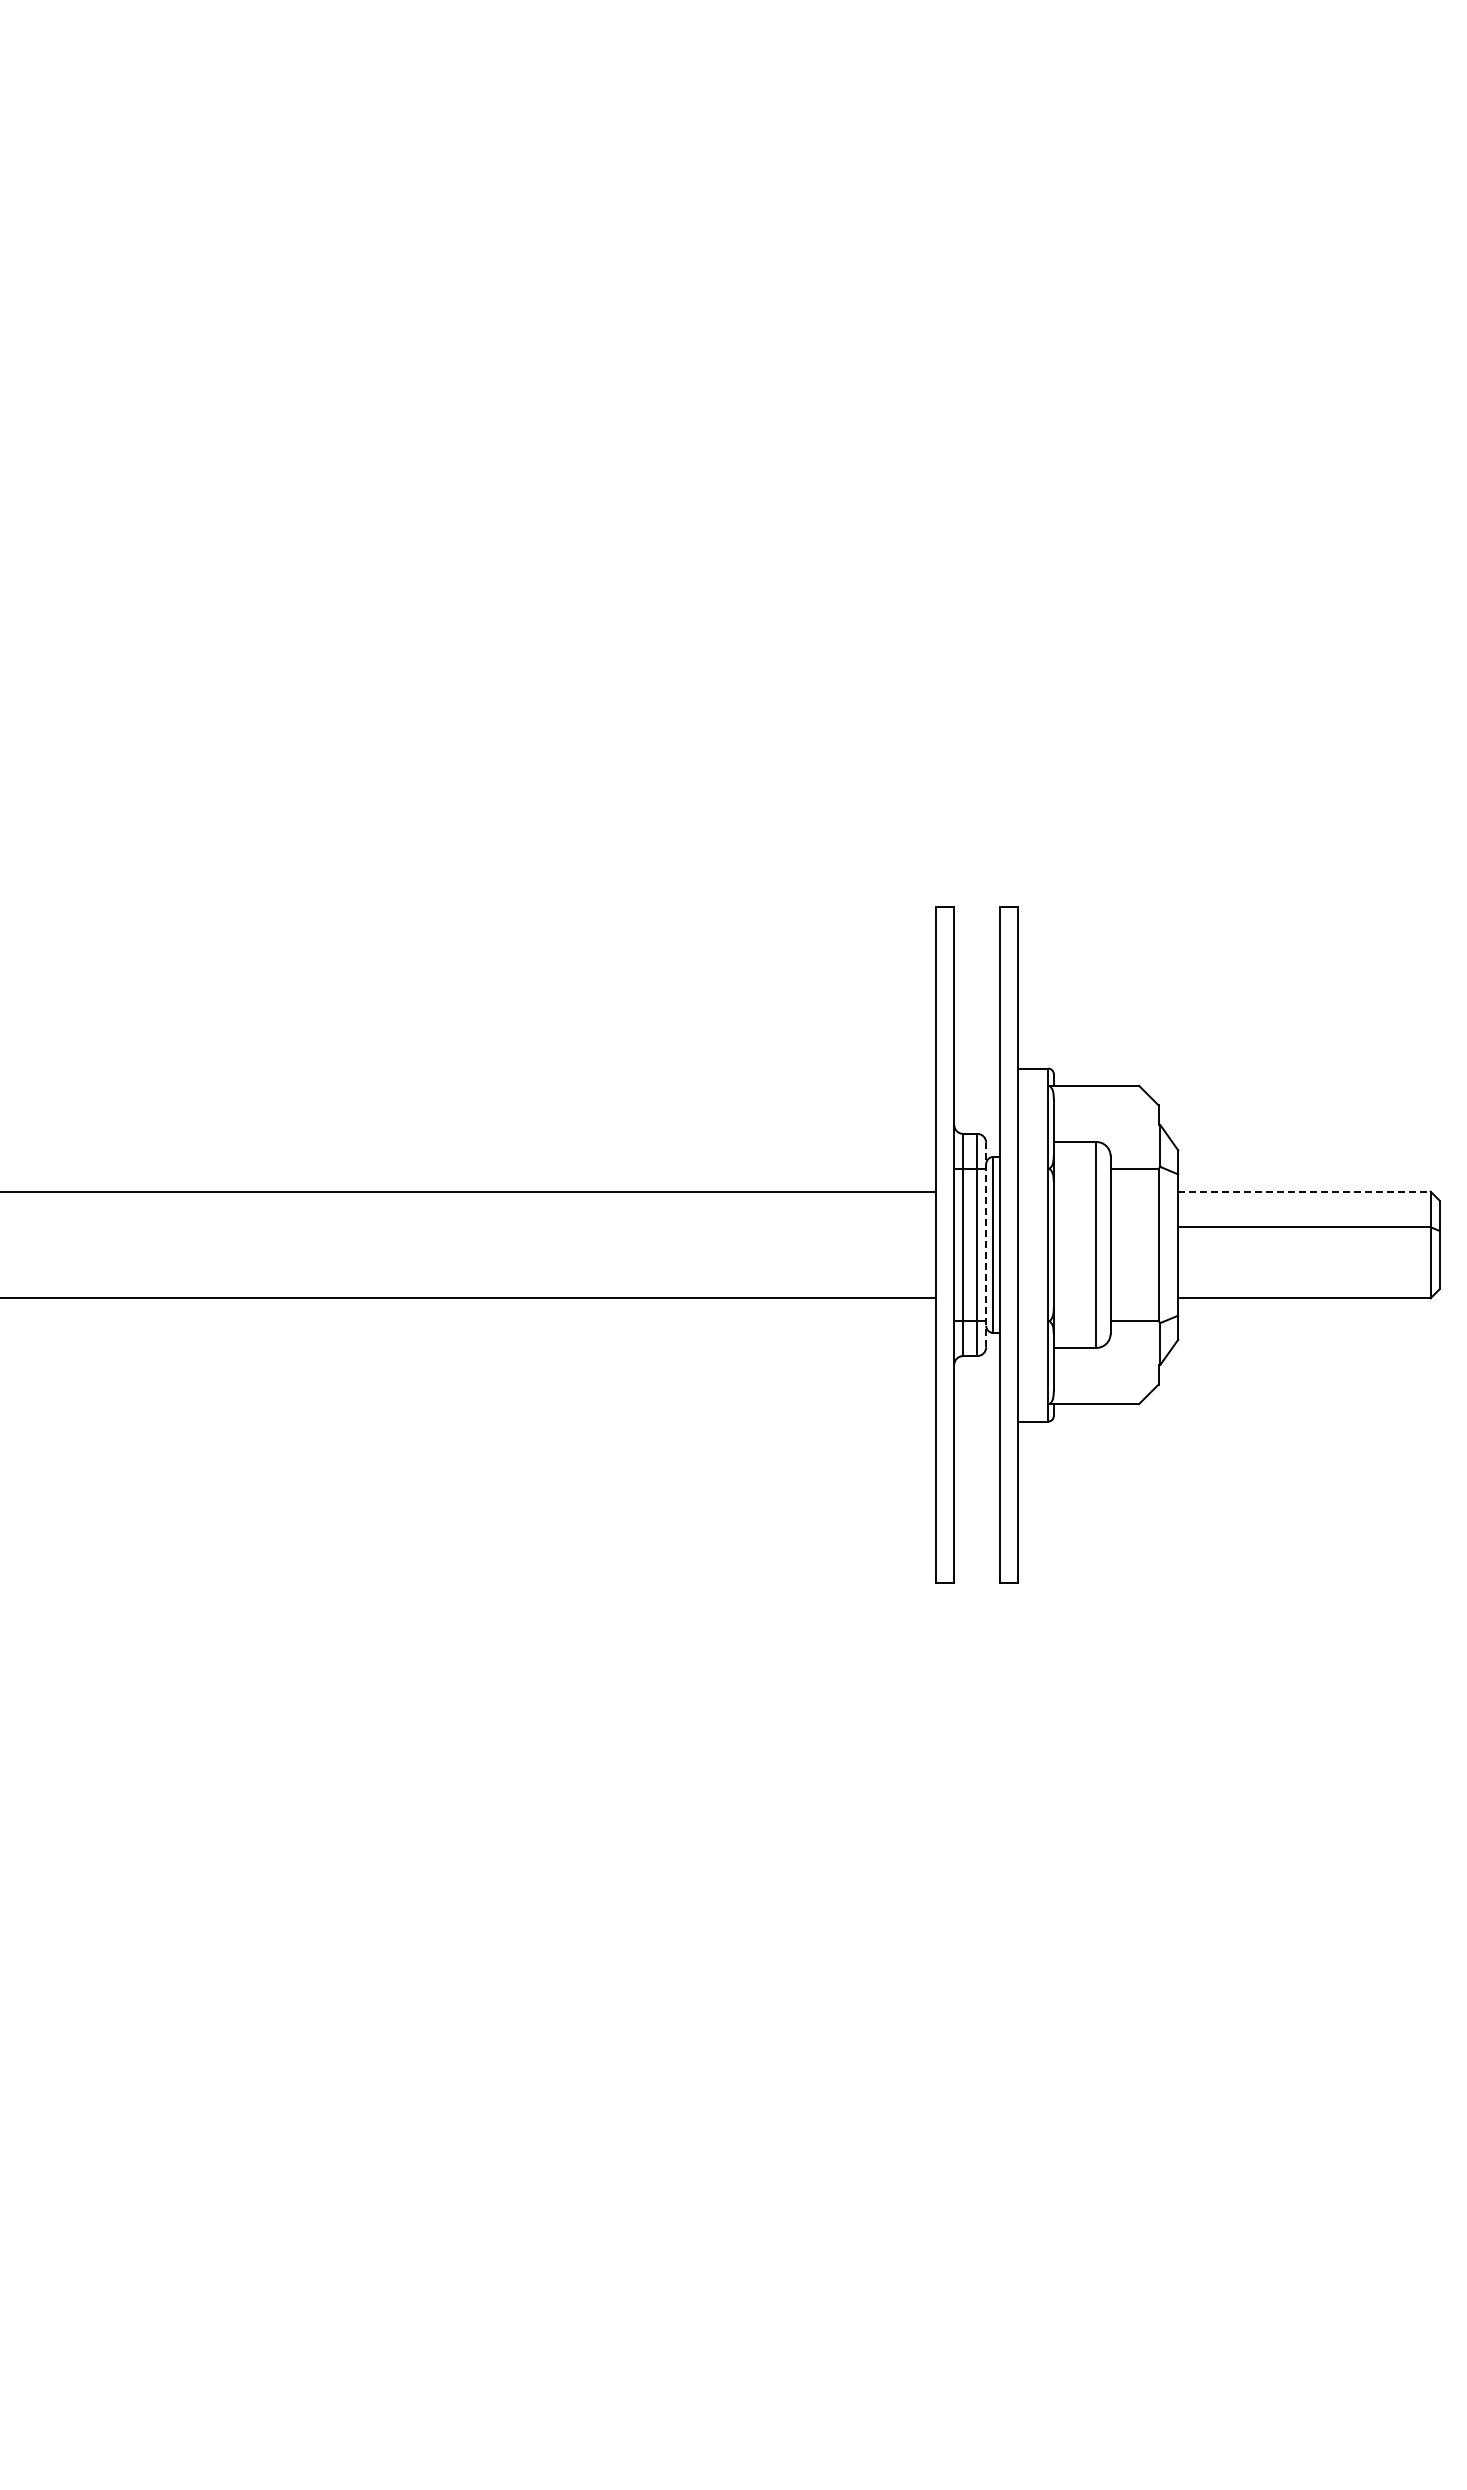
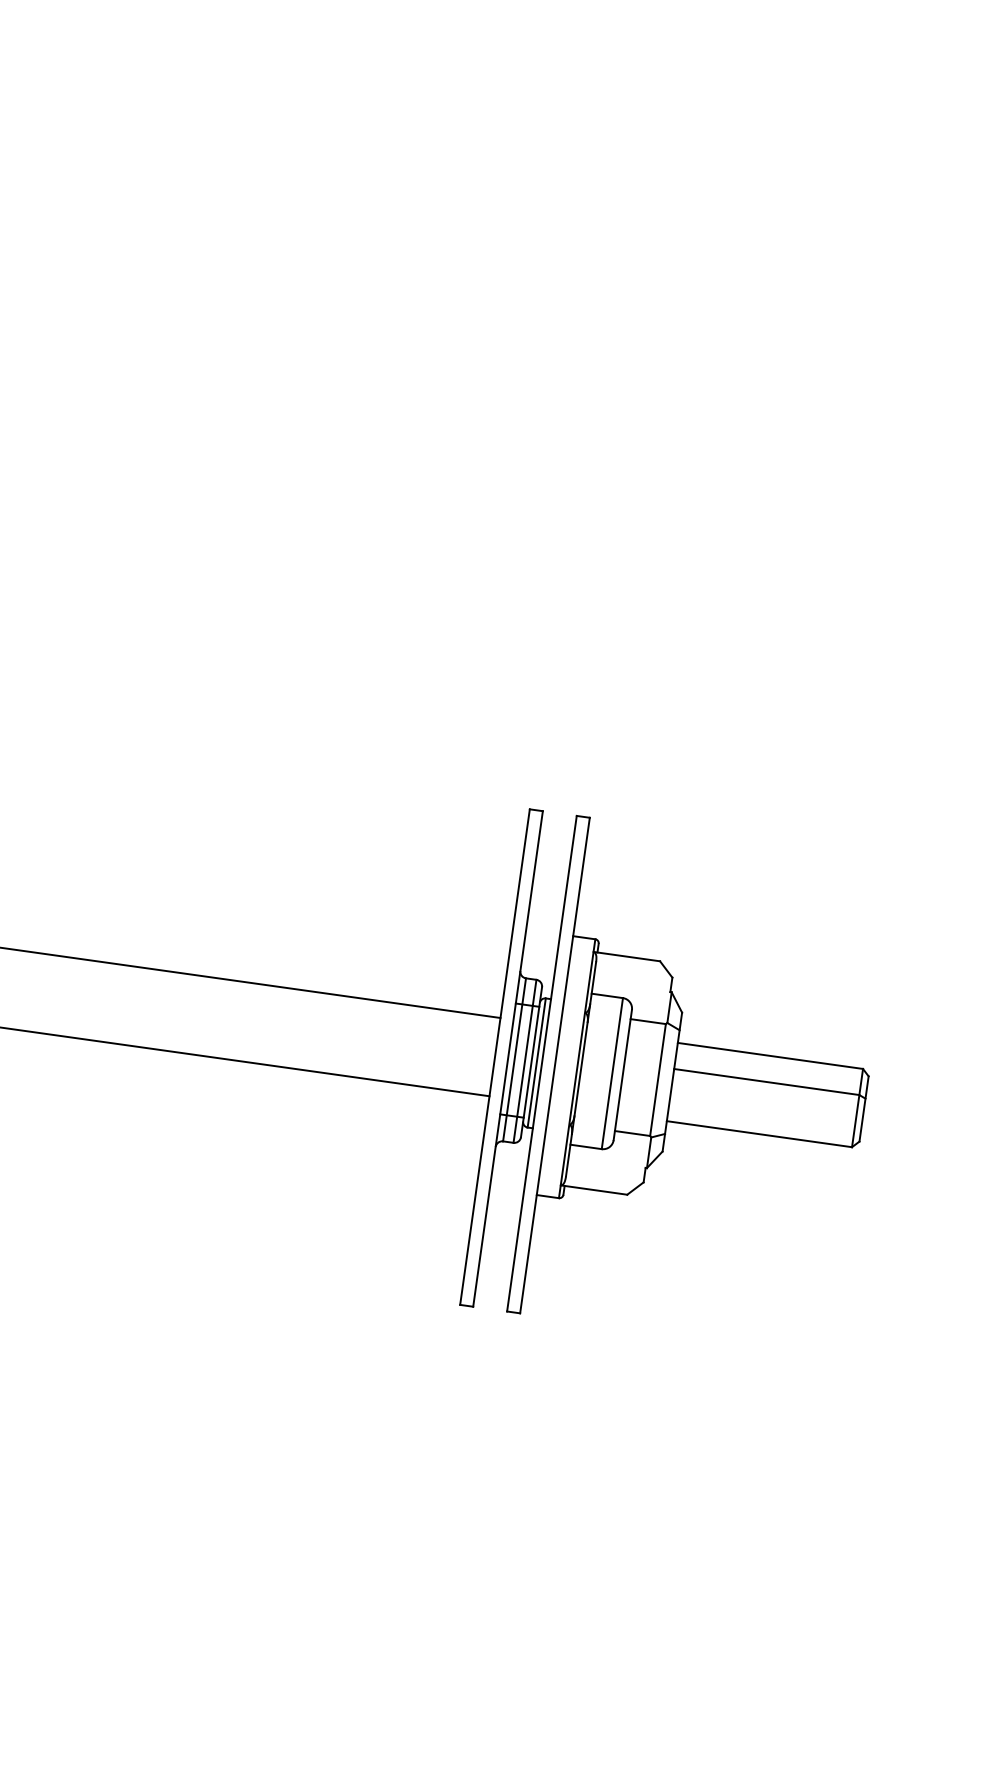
line: (1304, 1191) -> (770, 1055), dashed -> solid
line: (986, 1244) -> (531, 1061), dashed -> solid

